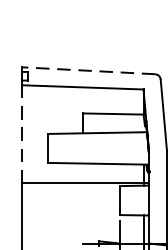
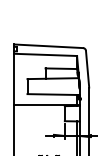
line: (88, 71) -> (48, 46), dashed -> solid
line: (21, 132) -> (13, 78), dashed -> solid

